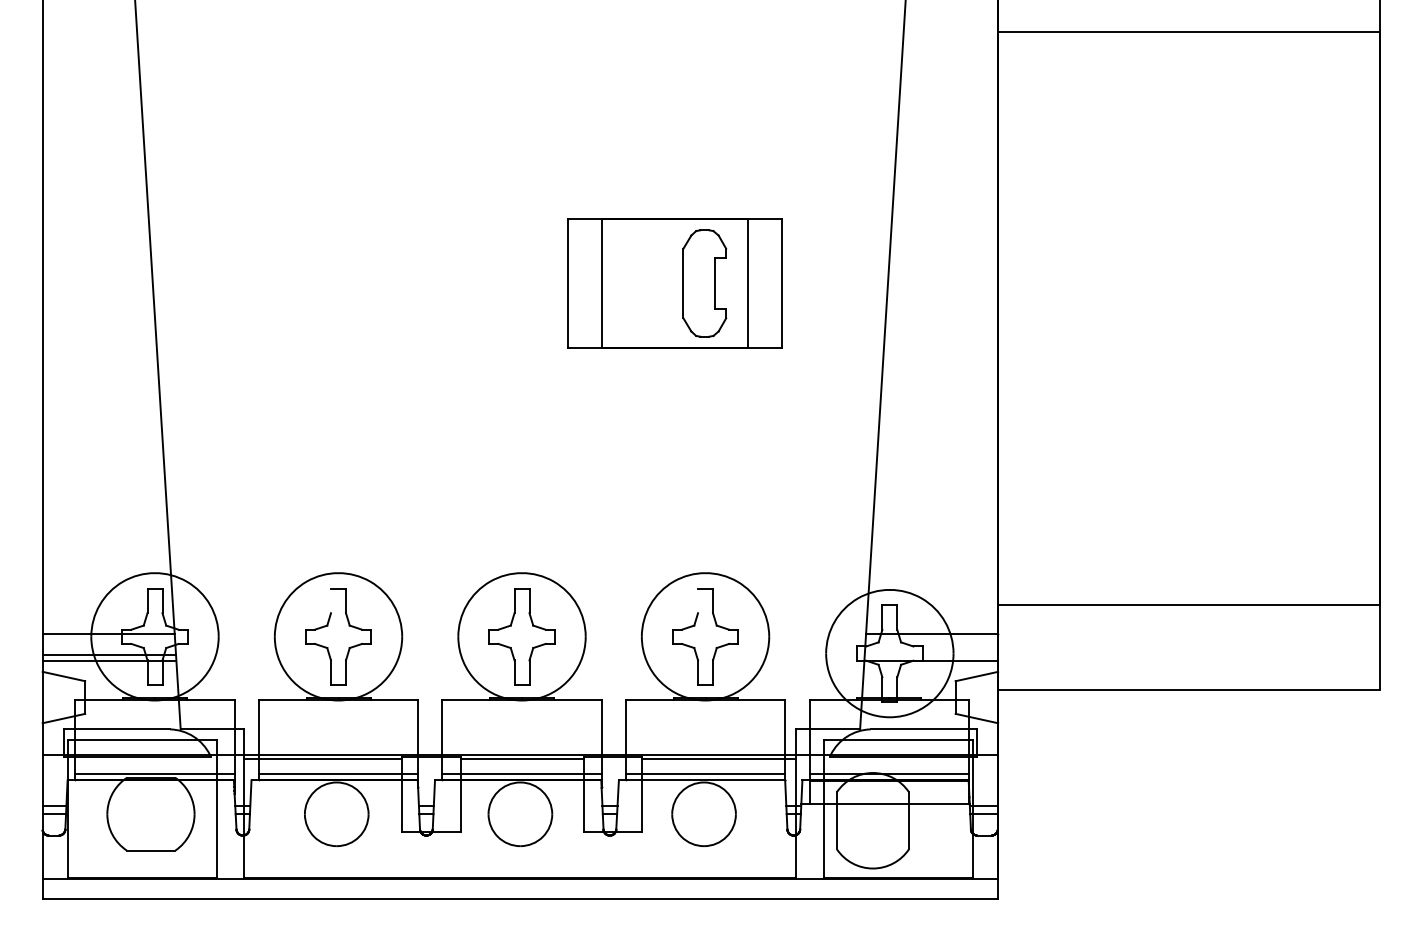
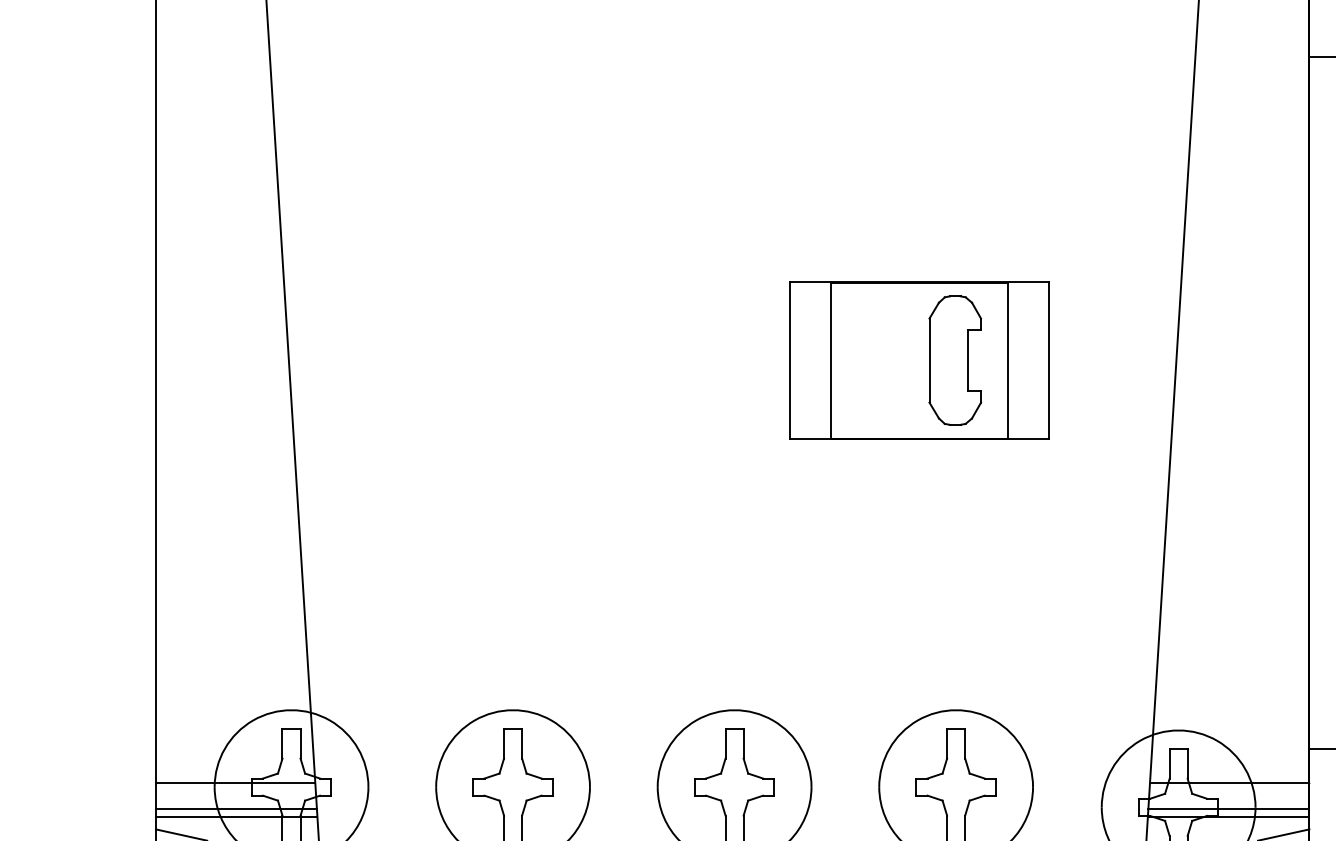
line: (331, 600) -> (504, 743), added
line: (698, 600) -> (947, 743), added
line: (931, 655) -> (1228, 809), added

